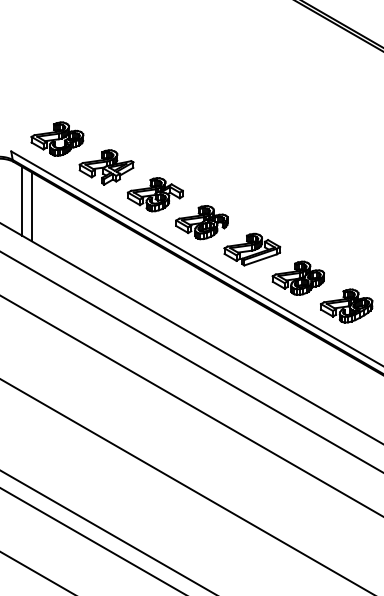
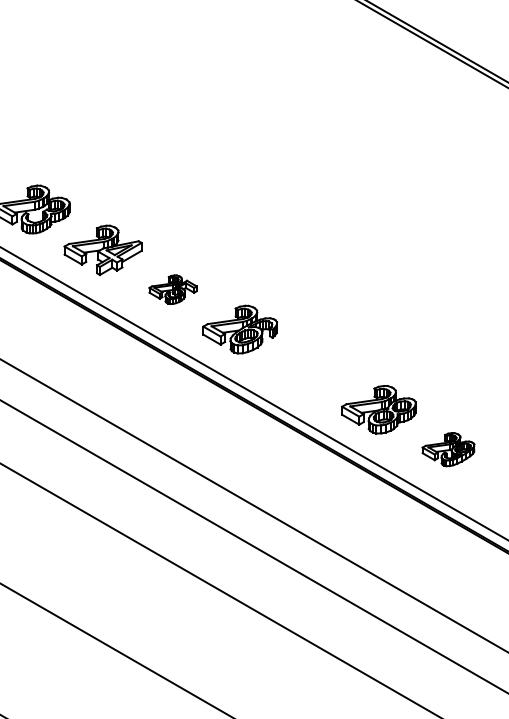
part: (154, 194) -> (172, 289), size x0.6
part: (252, 249) -> (312, 368), removed
part: (346, 305) -> (448, 448), size x0.7

